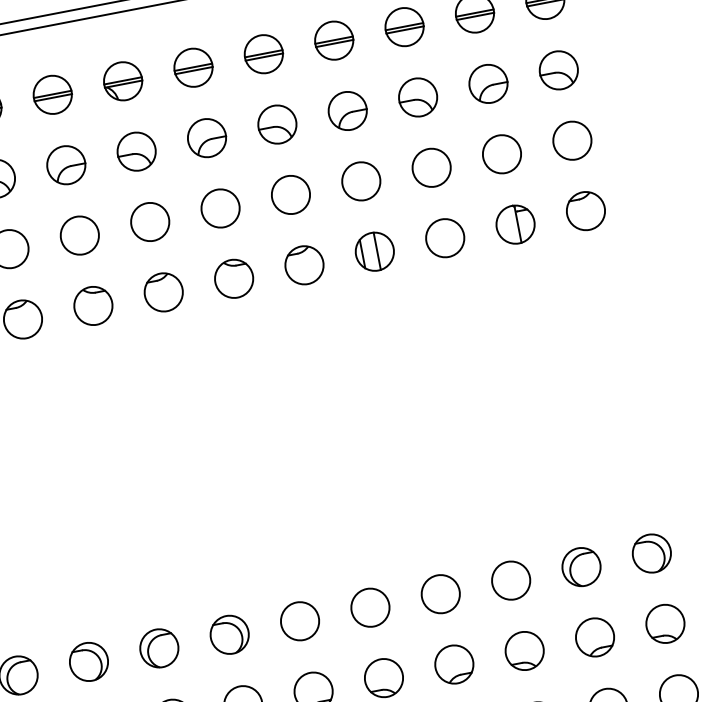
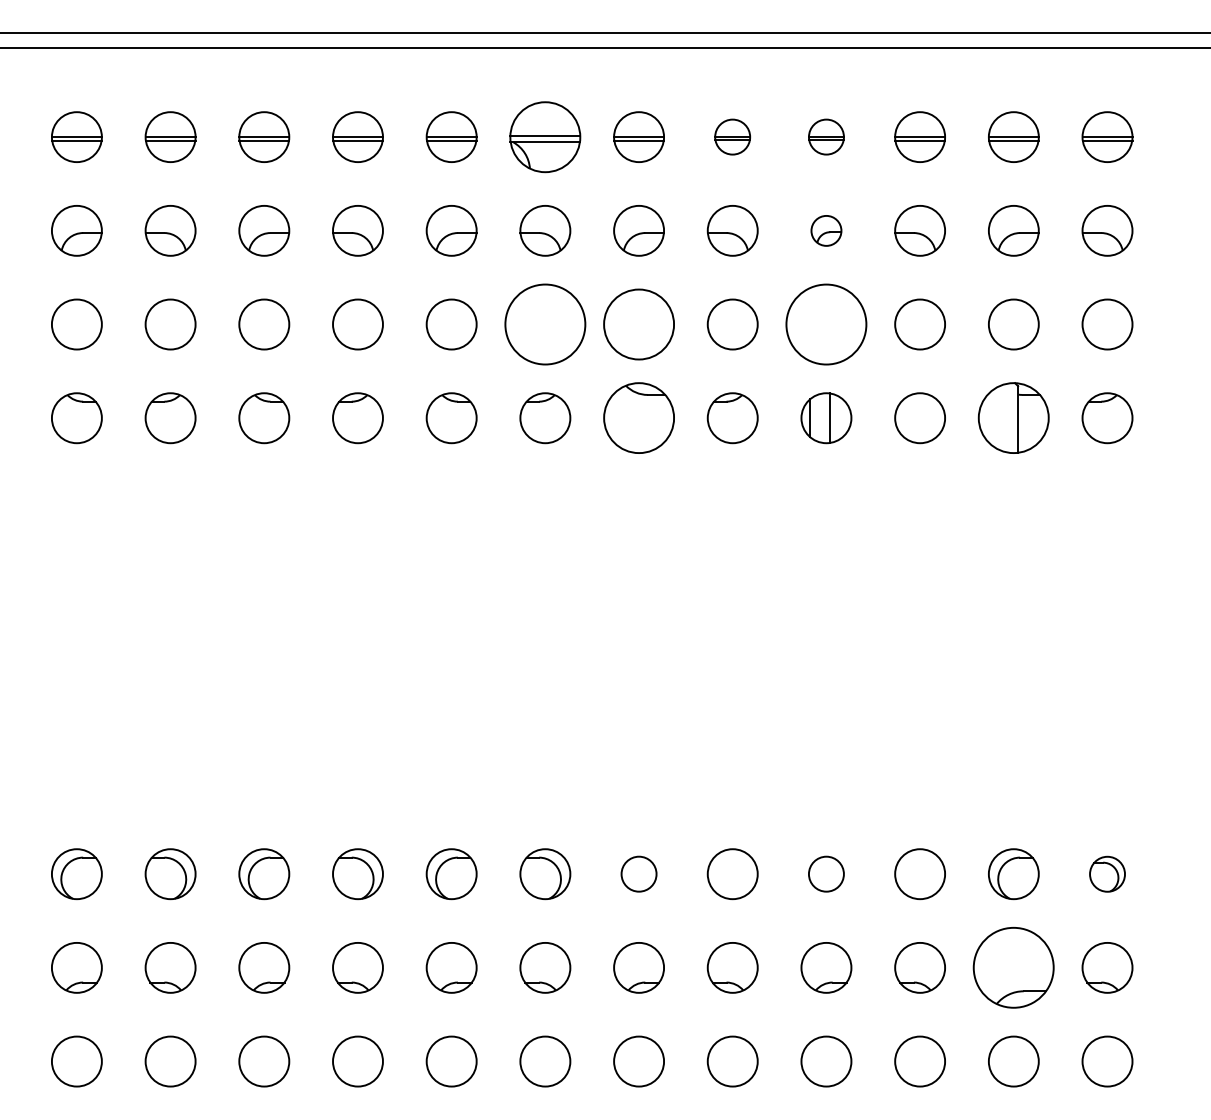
part: (334, 40) -> (826, 136), size x0.7
part: (263, 53) -> (732, 136), size x0.7
part: (123, 80) -> (545, 136), size x1.4
part: (347, 110) -> (826, 230), size x0.6
circle: (361, 181) -> (826, 324), size x1.6
circle: (220, 208) -> (639, 324), size x1.4
circle: (150, 222) -> (545, 324), size x1.6
part: (515, 224) -> (1013, 418), size x1.4
part: (233, 279) -> (638, 418), size x1.4
part: (651, 553) -> (1107, 874), size x0.7
circle: (440, 594) -> (826, 874), size x0.7
circle: (300, 621) -> (639, 874), size x0.7
part: (594, 637) -> (1013, 967), size x1.6

